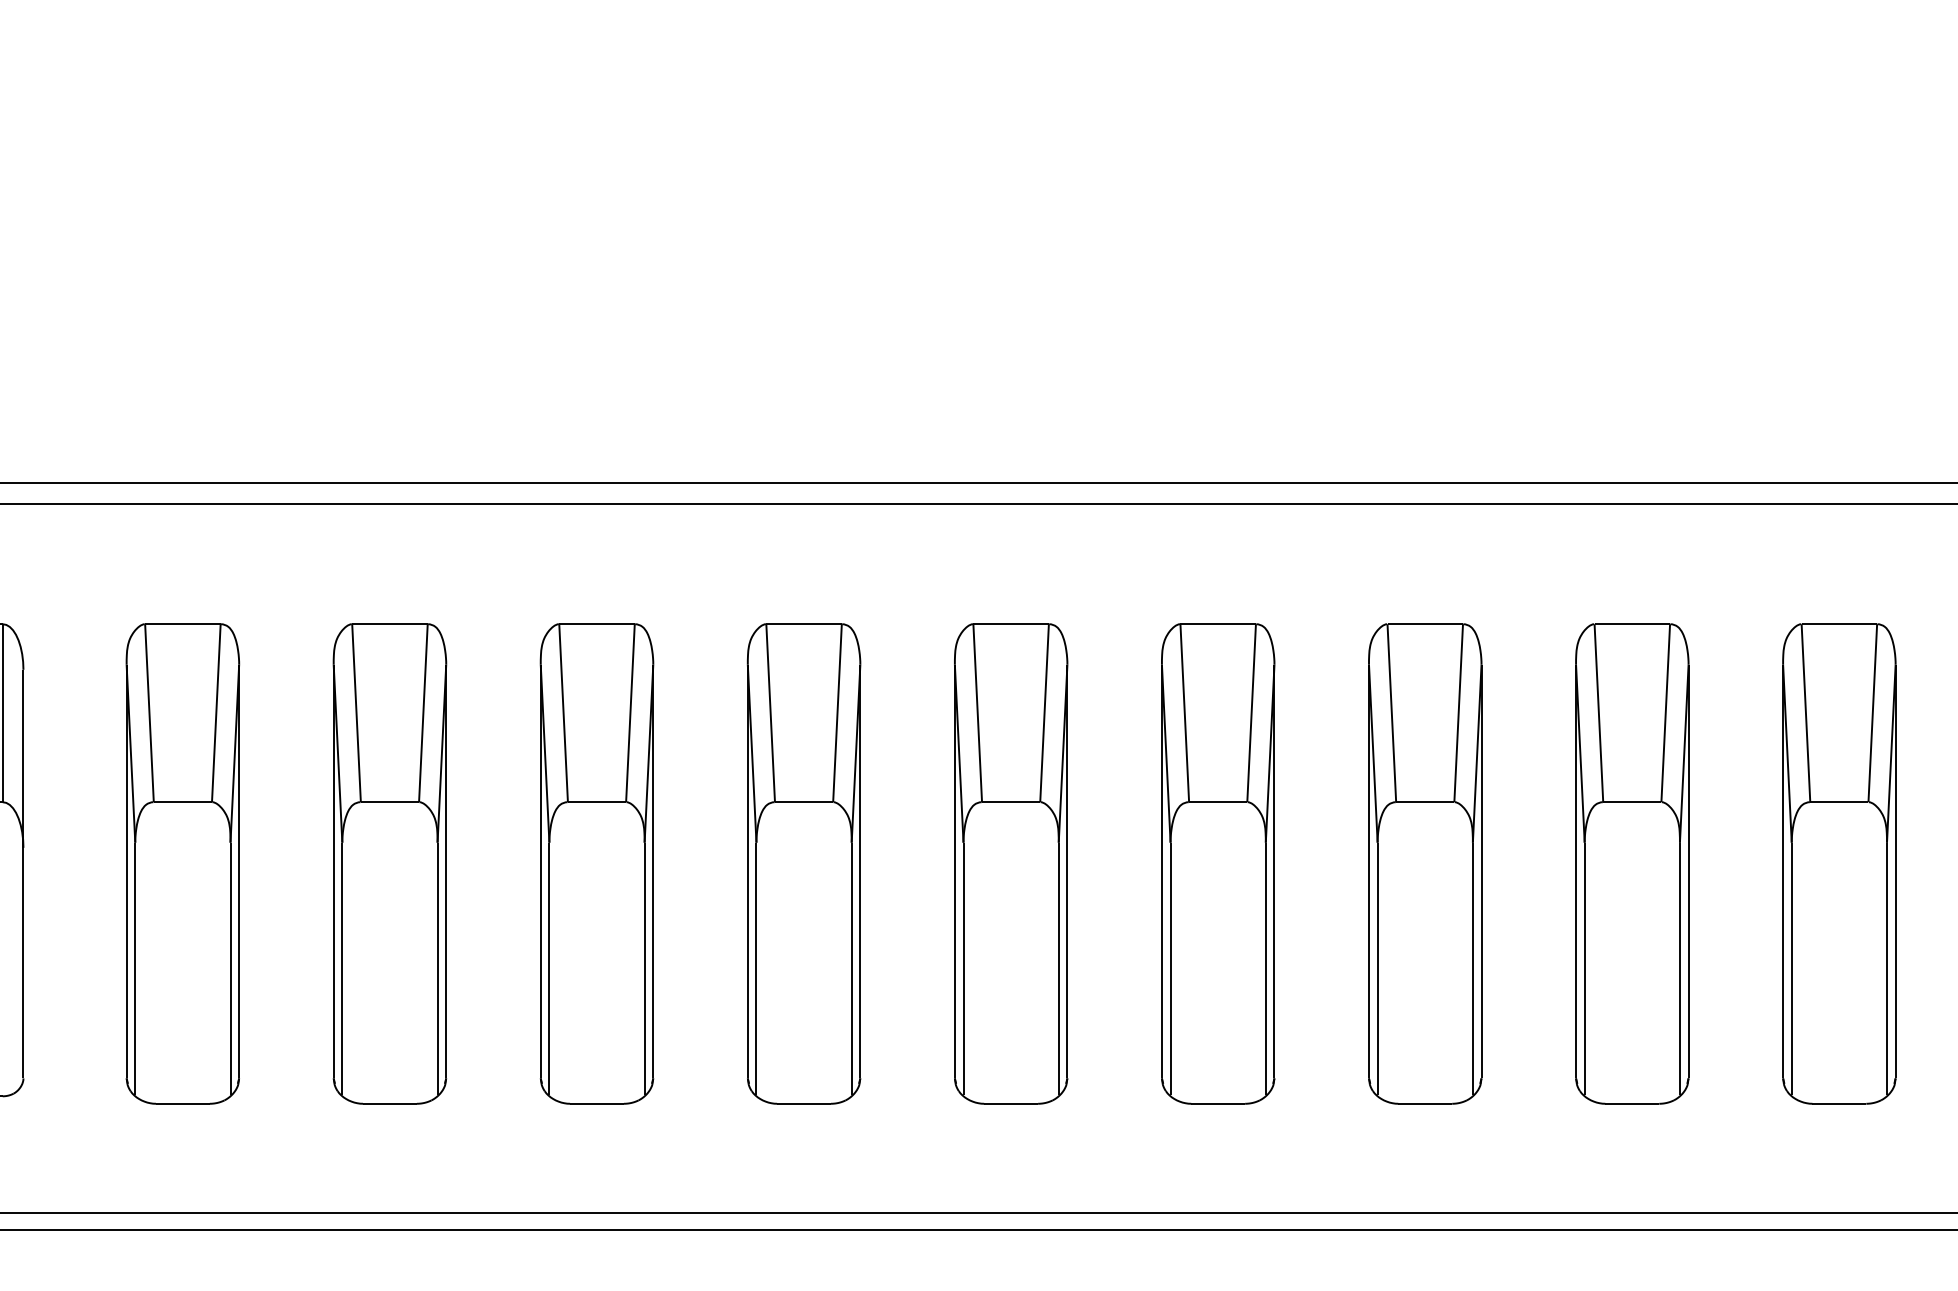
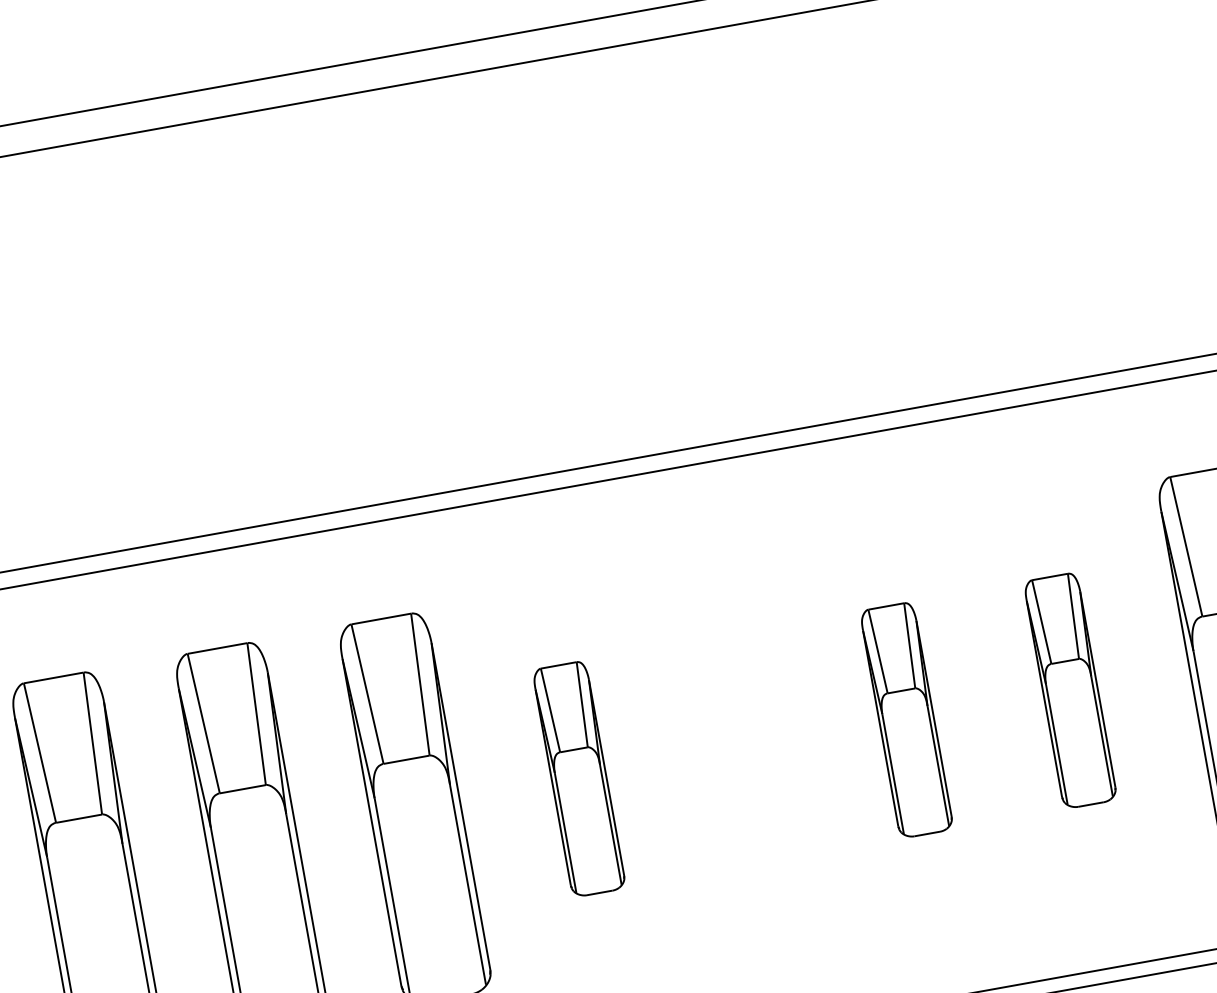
part: (1218, 863) -> (579, 778), size x0.6
part: (1425, 863) -> (743, 749), removed
part: (1632, 863) -> (906, 719), size x0.6
part: (1839, 863) -> (1070, 690), size x0.6

